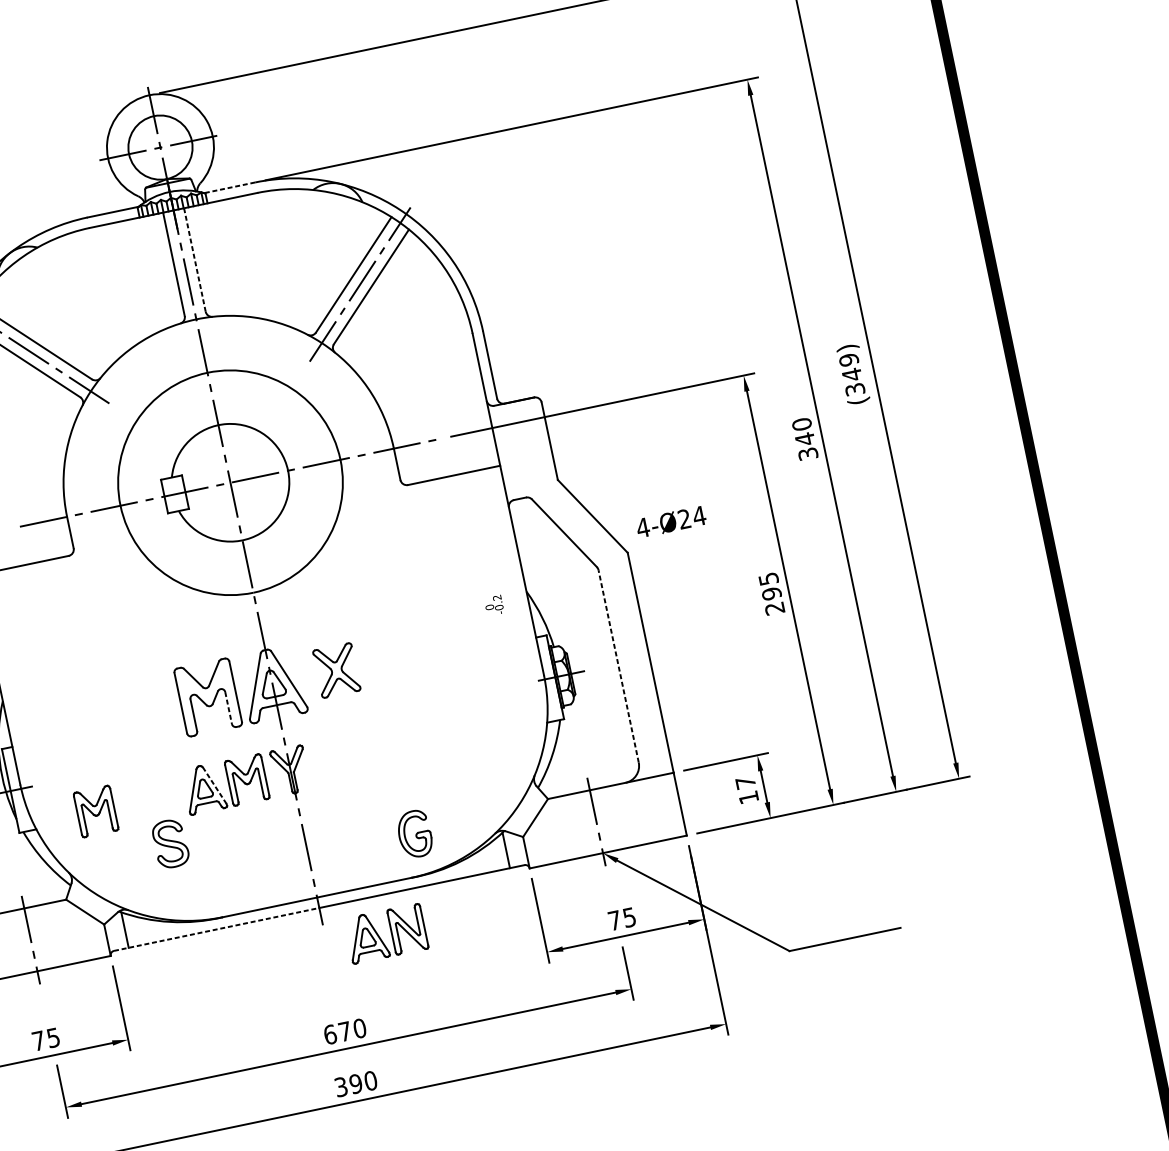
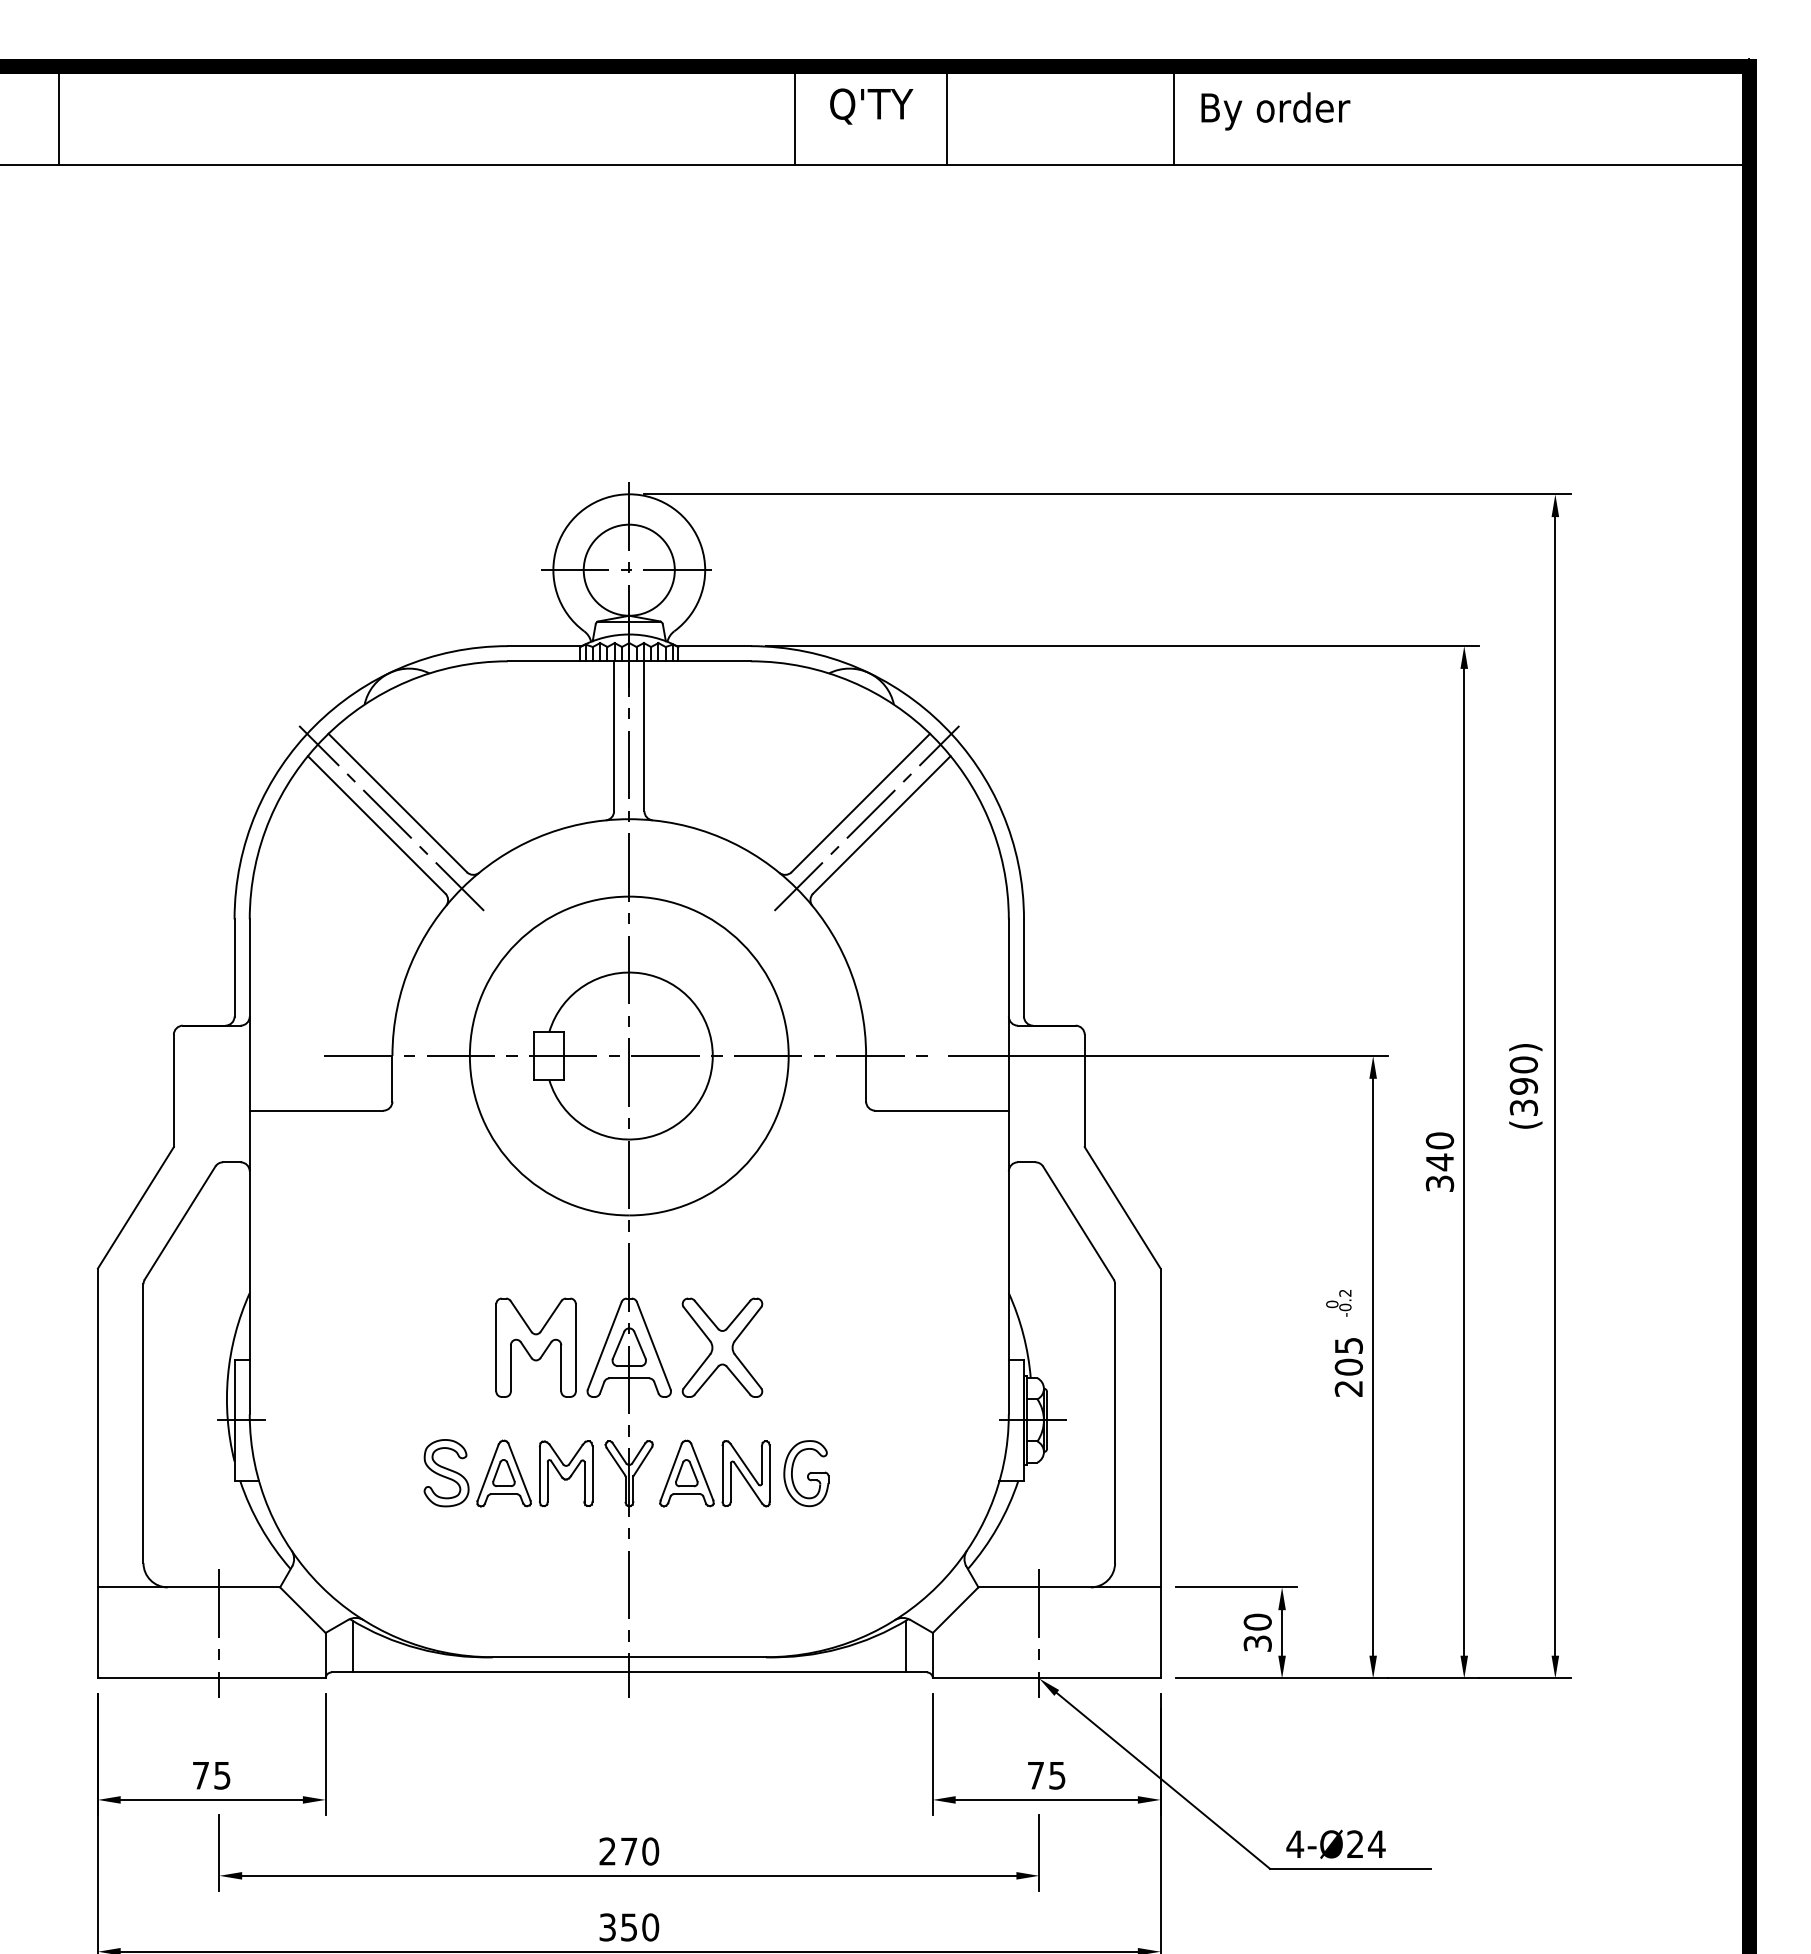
line: (229, 188) -> (713, 646), dashed -> solid
line: (194, 260) -> (644, 736), dashed -> solid
text: (850, 367) -> (1523, 1075), (349) -> (390)
text: (670, 521) -> (1335, 1843), moved
text: (771, 593) -> (1348, 1366), 295 -> 205
text: (493, 605) -> (1338, 1303), moved
line: (618, 666) -> (1115, 1423), dashed -> solid
part: (336, 670) -> (722, 1347), size x1.43
line: (228, 708) -> (561, 1368), dashed -> solid
line: (214, 785) -> (519, 1471), dashed -> solid
text: (747, 789) -> (1257, 1632), 17 -> 30
part: (95, 811) -> (346, 1473), removed
part: (414, 834) -> (806, 1473), moved
part: (170, 844) -> (446, 1473), moved
line: (216, 929) -> (480, 1672), dashed -> solid
part: (391, 932) -> (722, 1473), moved
text: (330, 1034) -> (607, 1851), 670 -> 270
text: (355, 1084) -> (628, 1927), 390 -> 350

